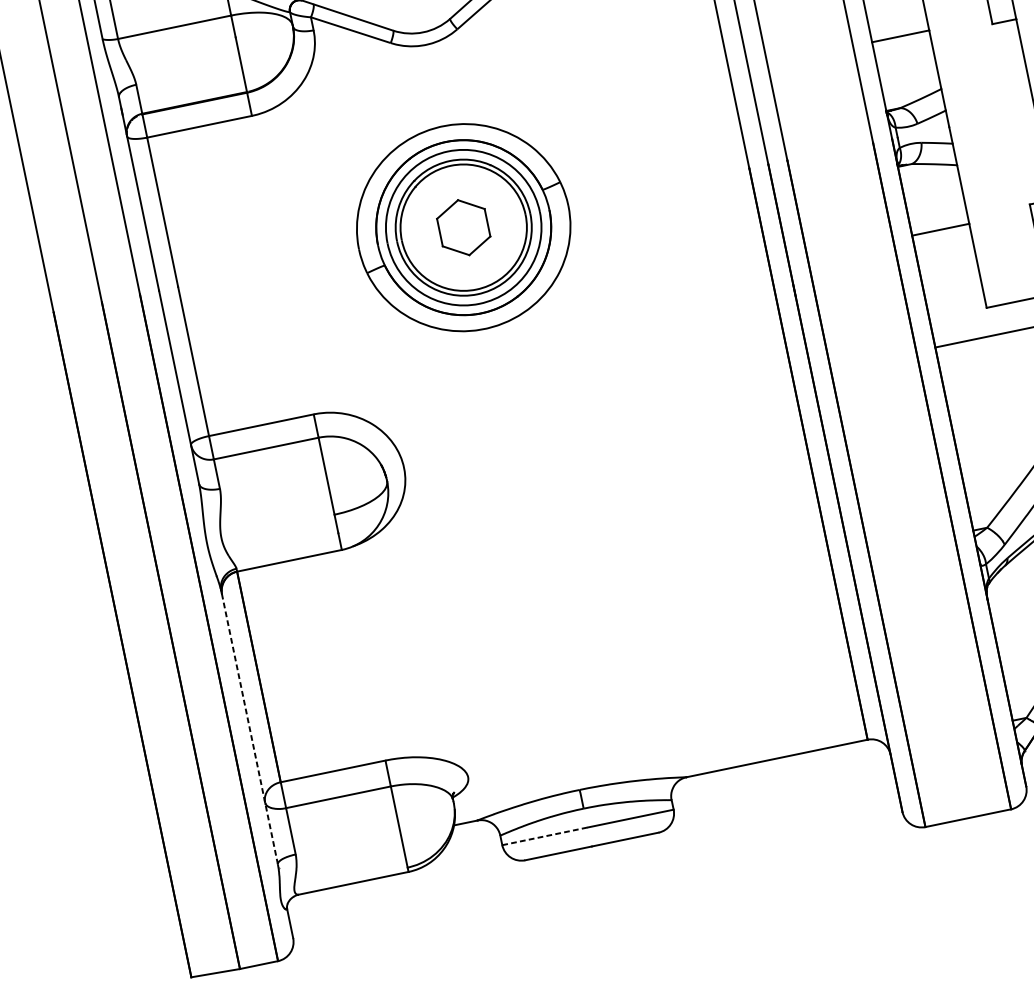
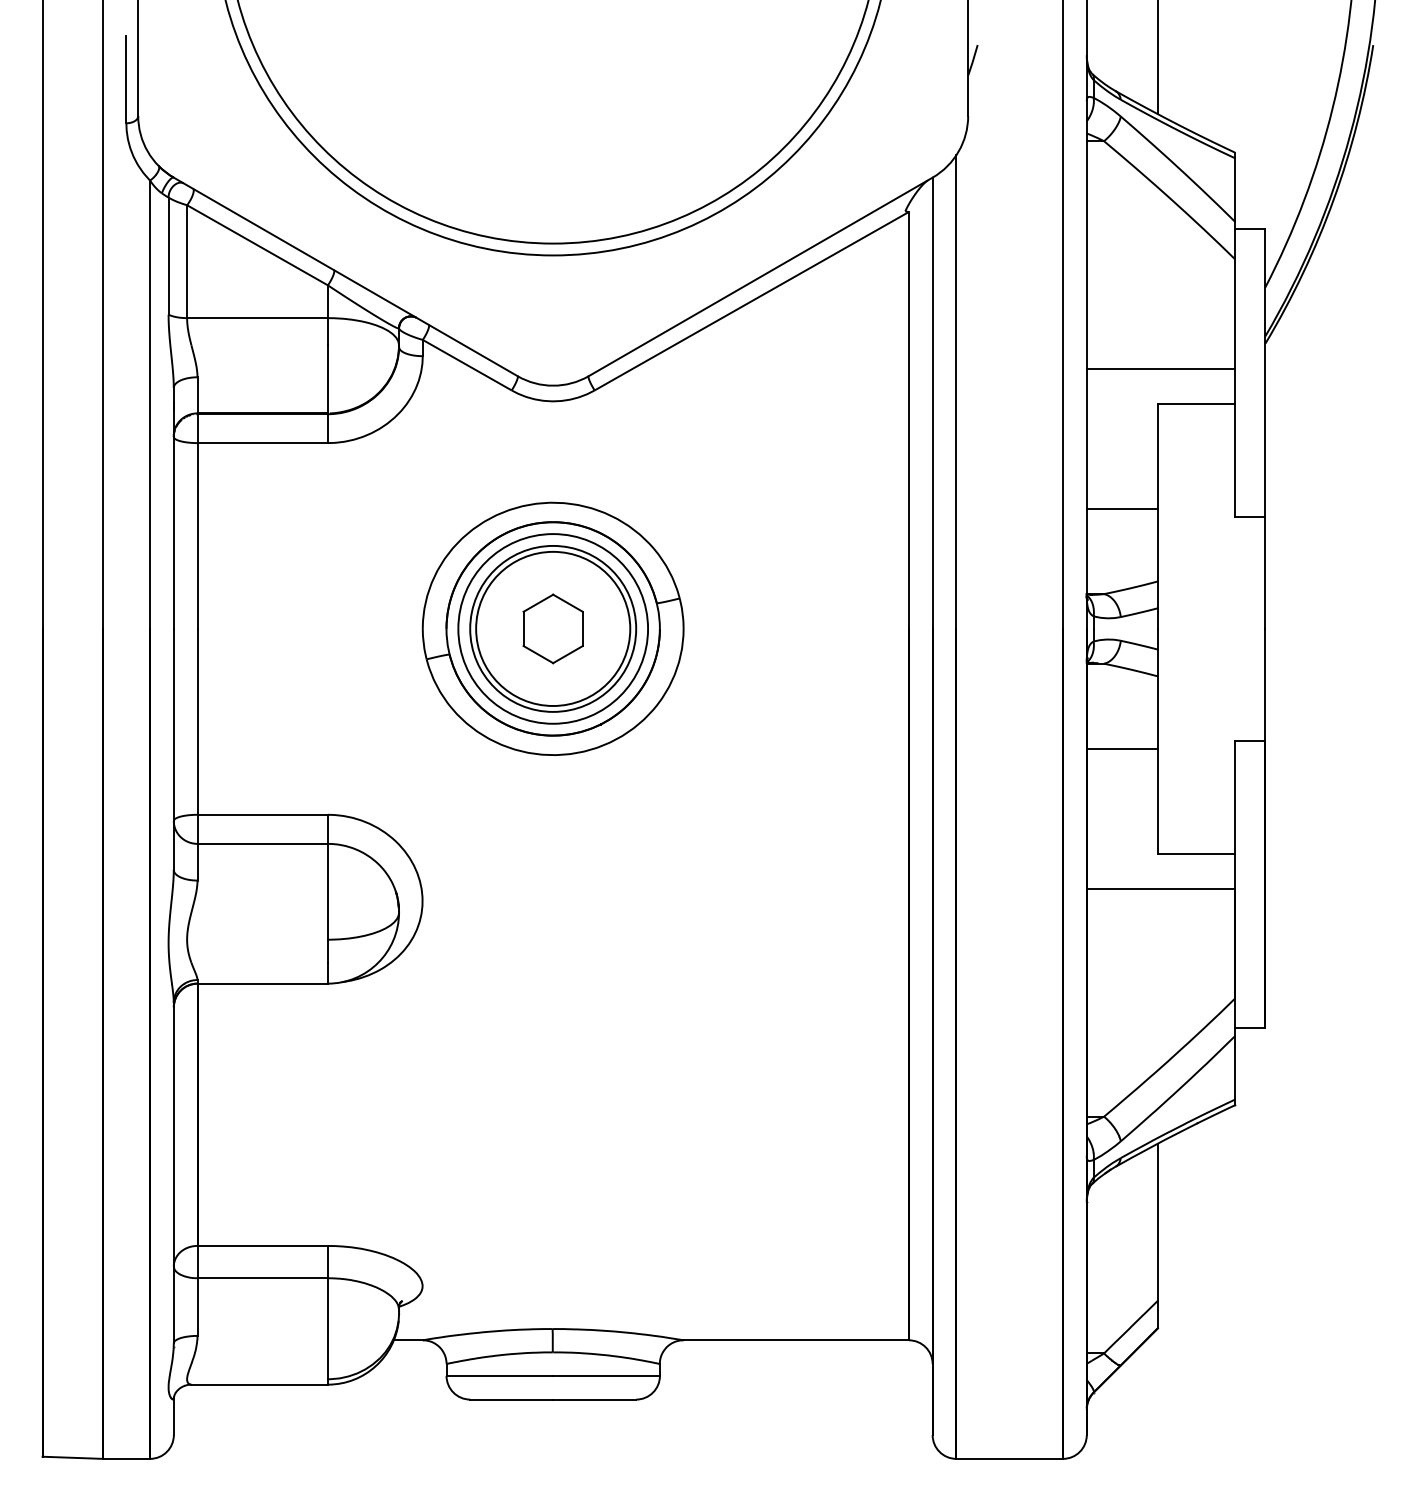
line: (249, 727) -> (173, 1172), dashed -> solid
line: (545, 835) -> (500, 1375), dashed -> solid

